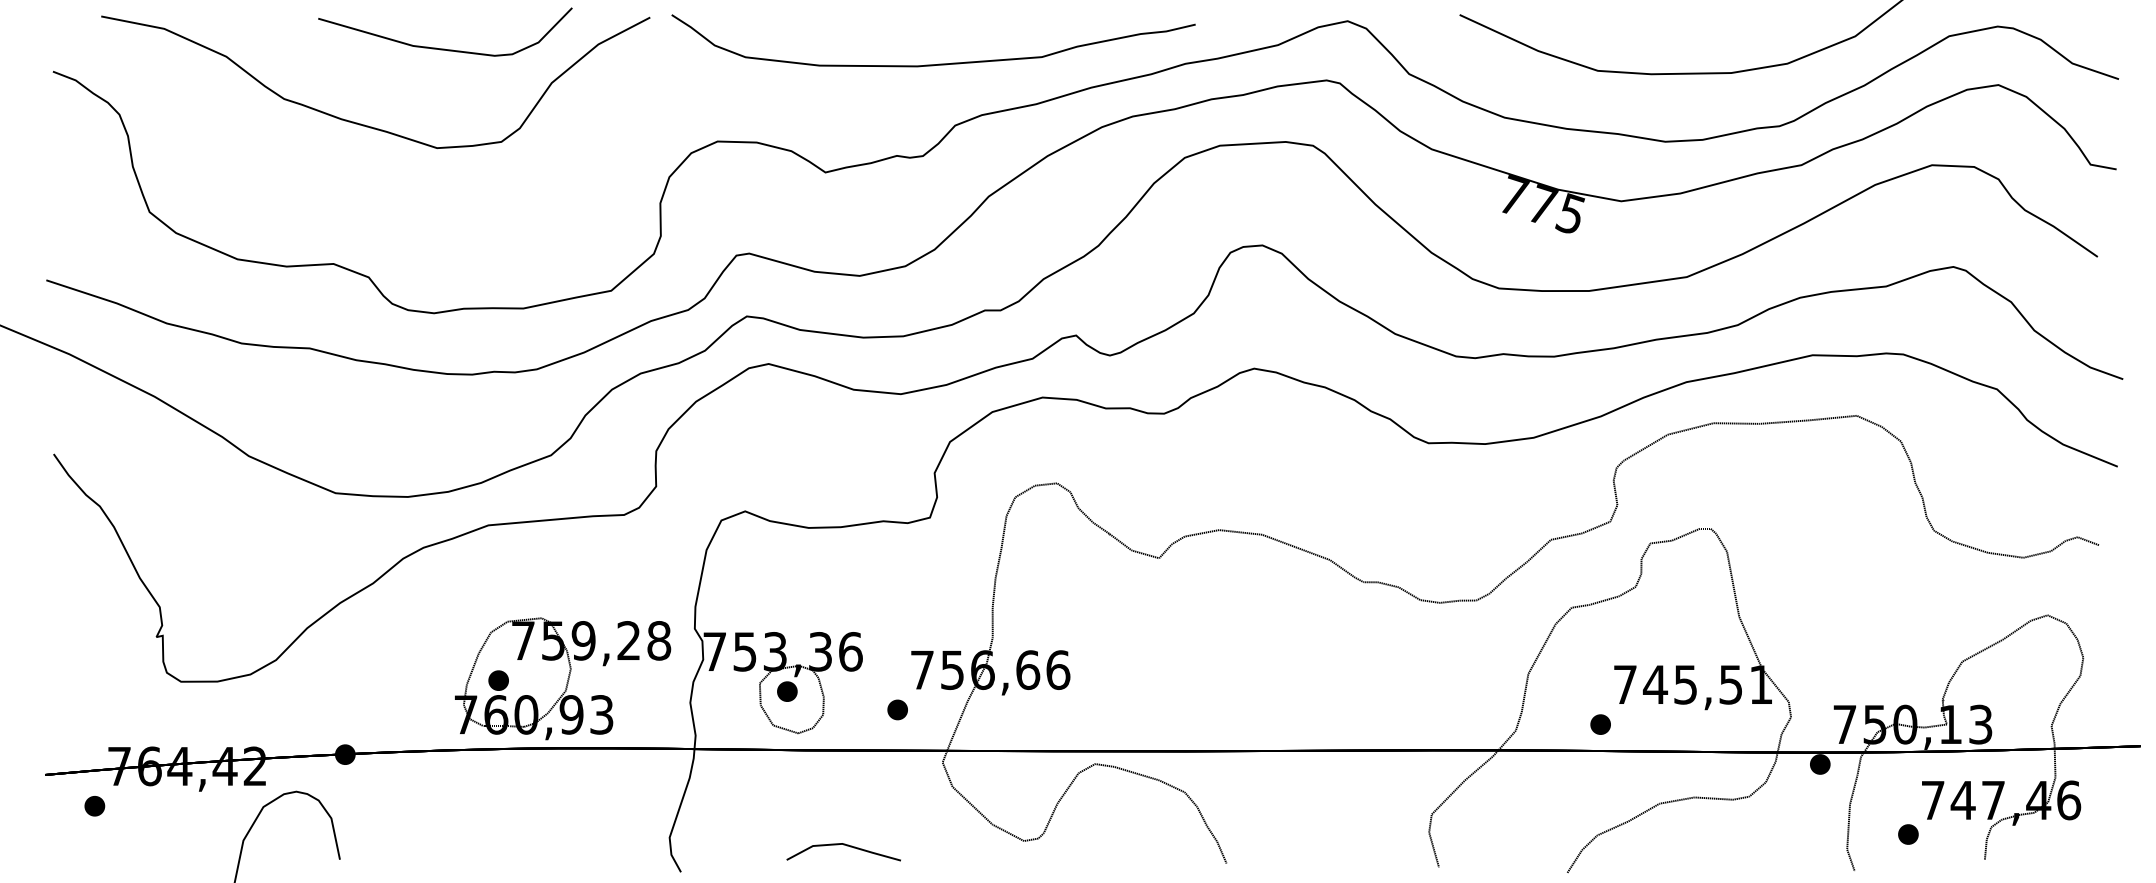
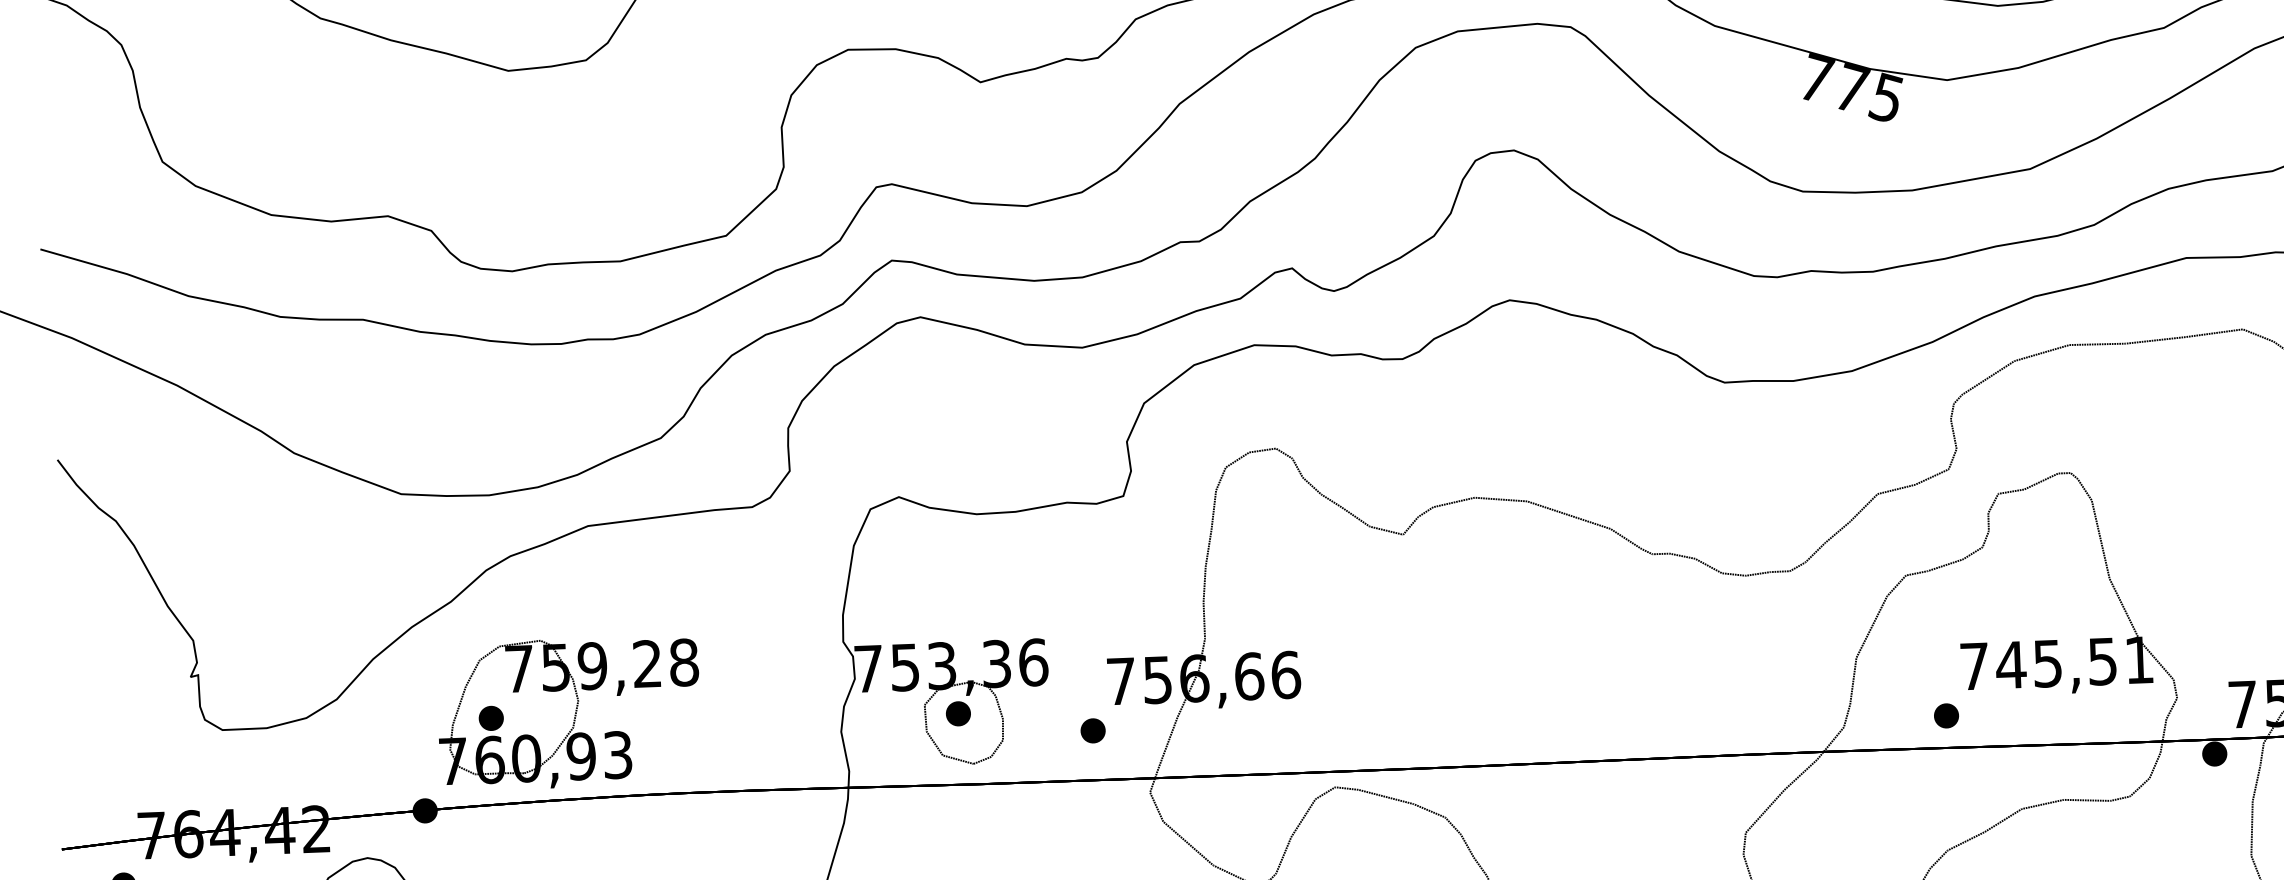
part: (563, 678) -> (569, 712), moved

